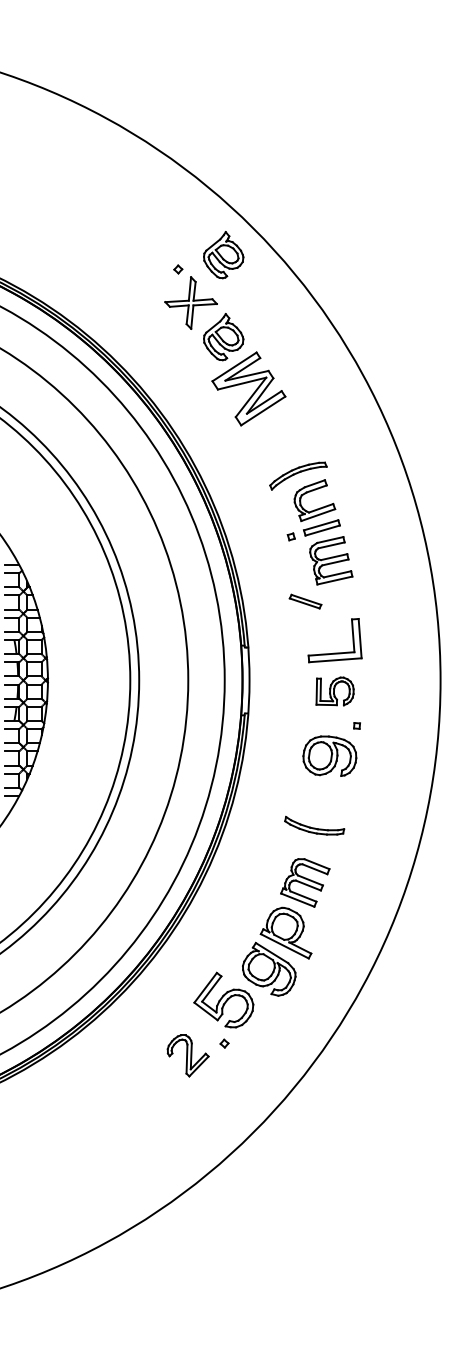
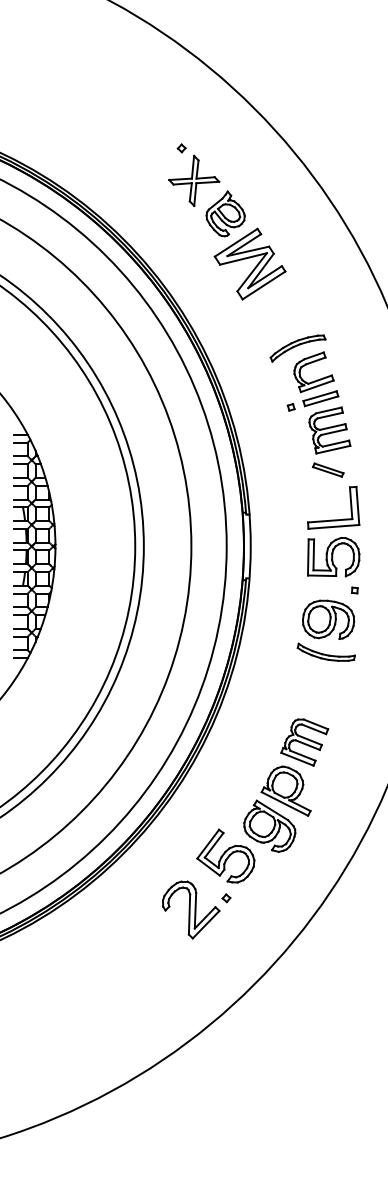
part: (223, 255) -> (225, 134), removed
part: (305, 601) -> (328, 469), moved
part: (334, 691) -> (333, 557), size x1.43
part: (314, 825) -> (326, 652), moved
part: (188, 1055) -> (191, 909), size x1.43

